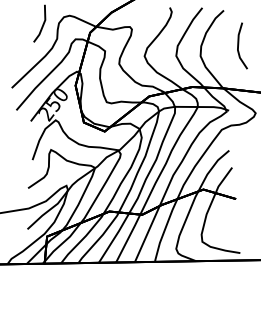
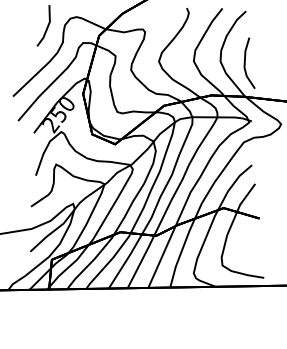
line: (238, 45) -> (245, 62), moved

